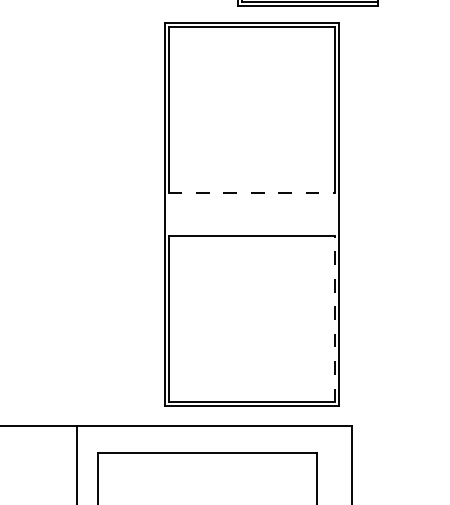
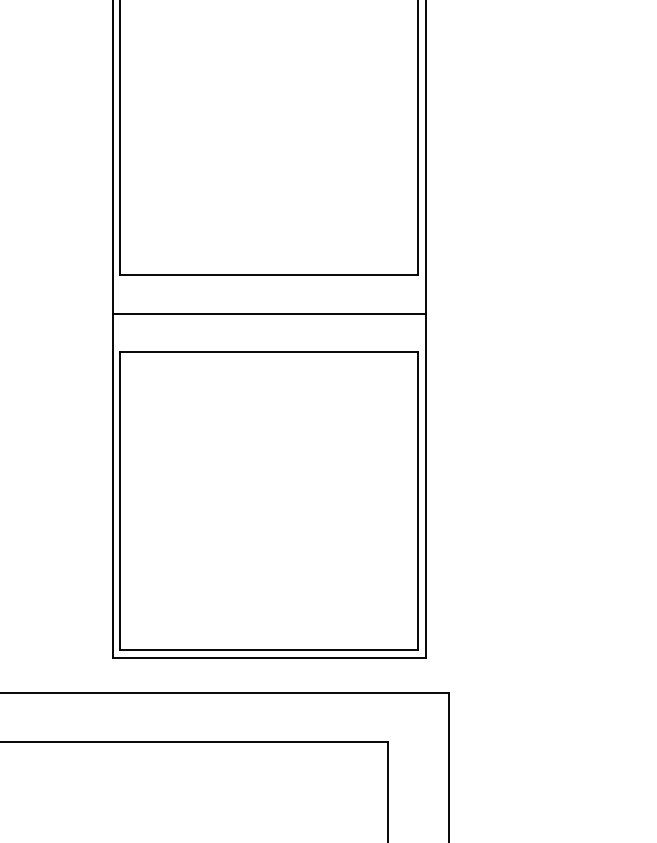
line: (252, 193) -> (270, 275), dashed -> solid
line: (251, 214) -> (269, 313), added
line: (334, 318) -> (418, 499), dashed -> solid

